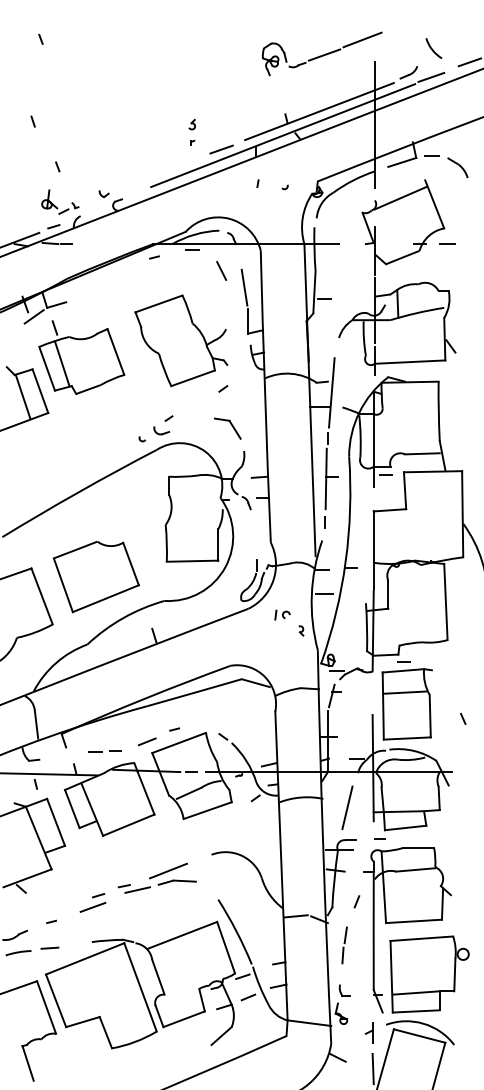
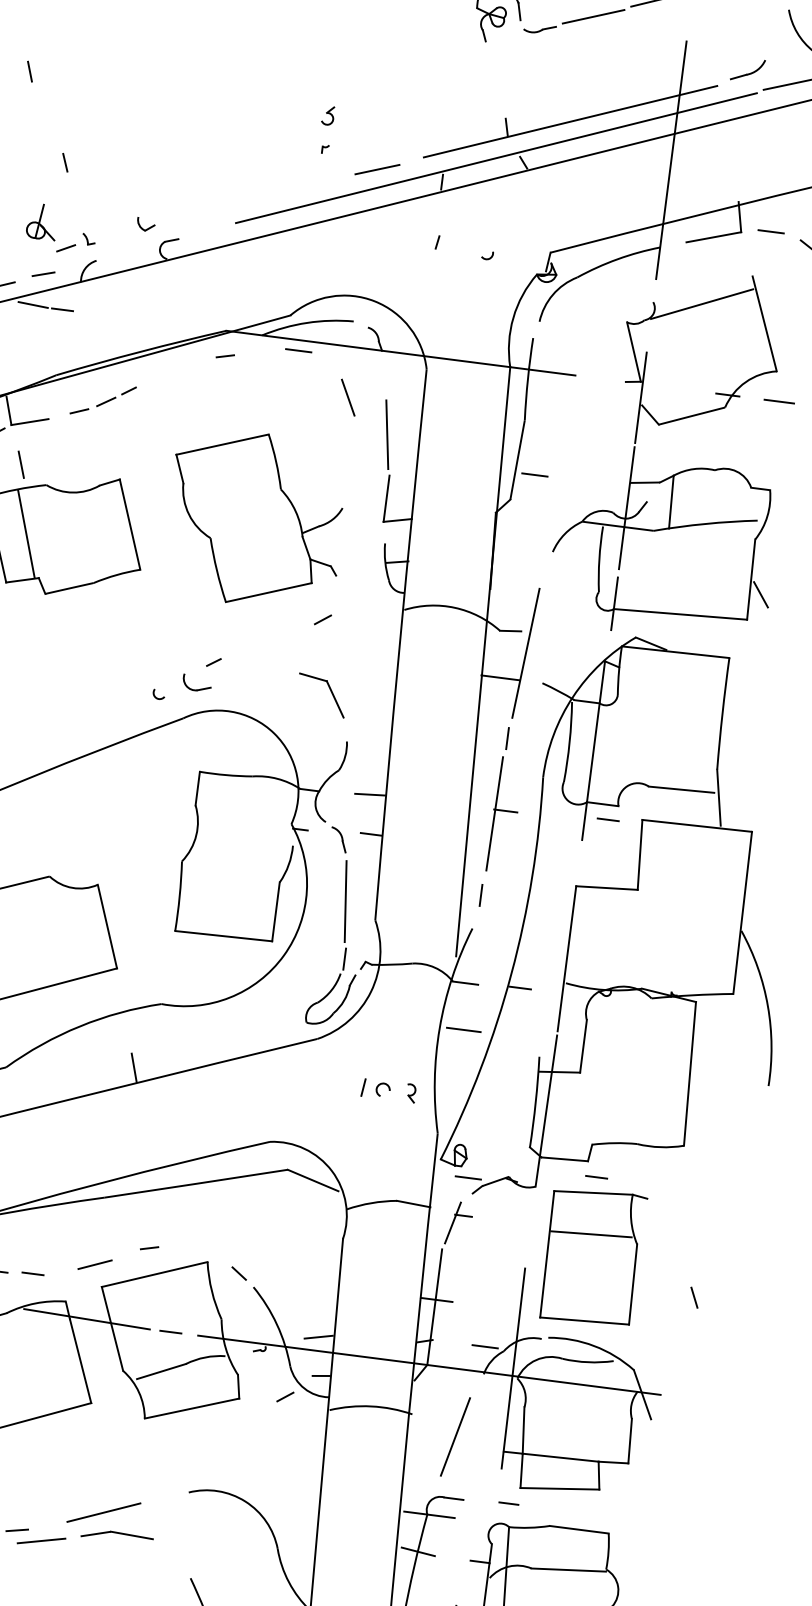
part: (93, 288) -> (103, 399), added
line: (253, 534) -> (344, 900), added
part: (282, 614) -> (376, 1088), moved

